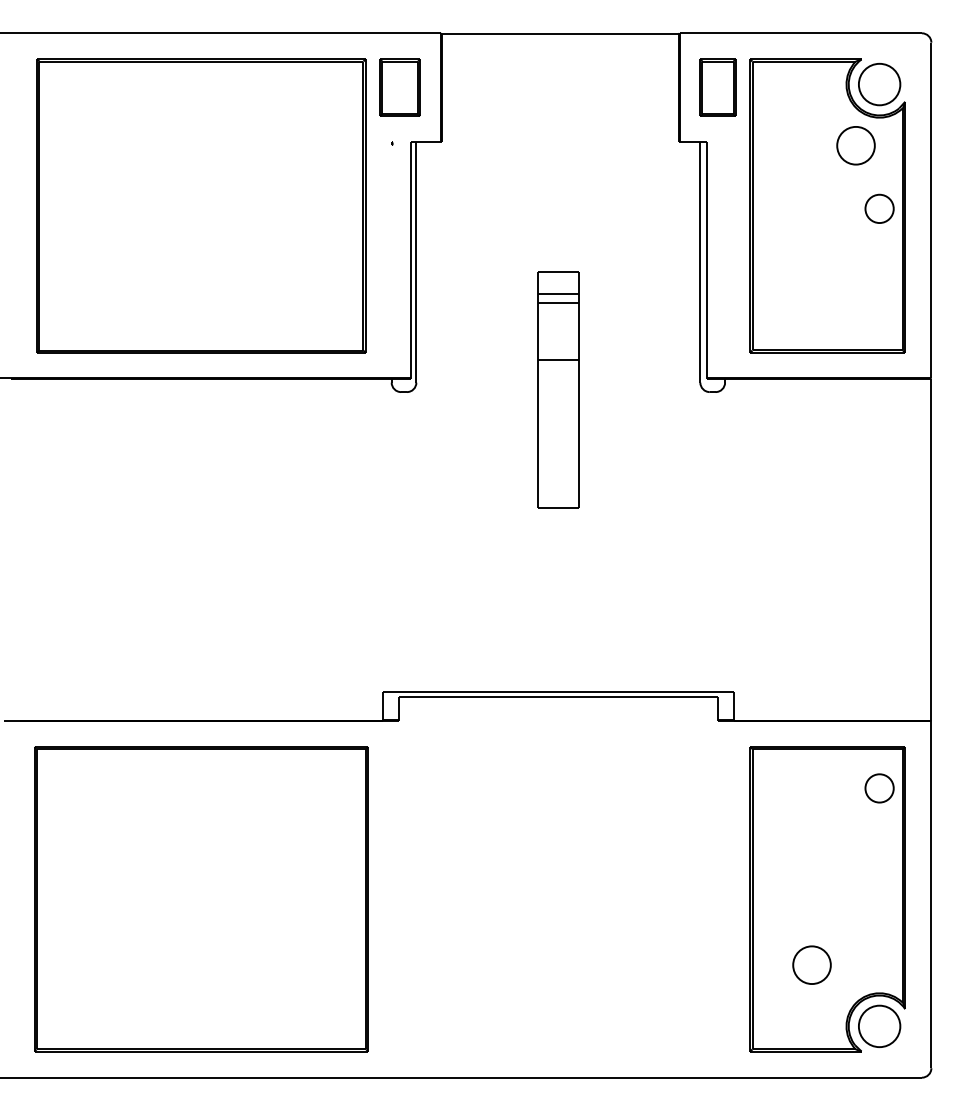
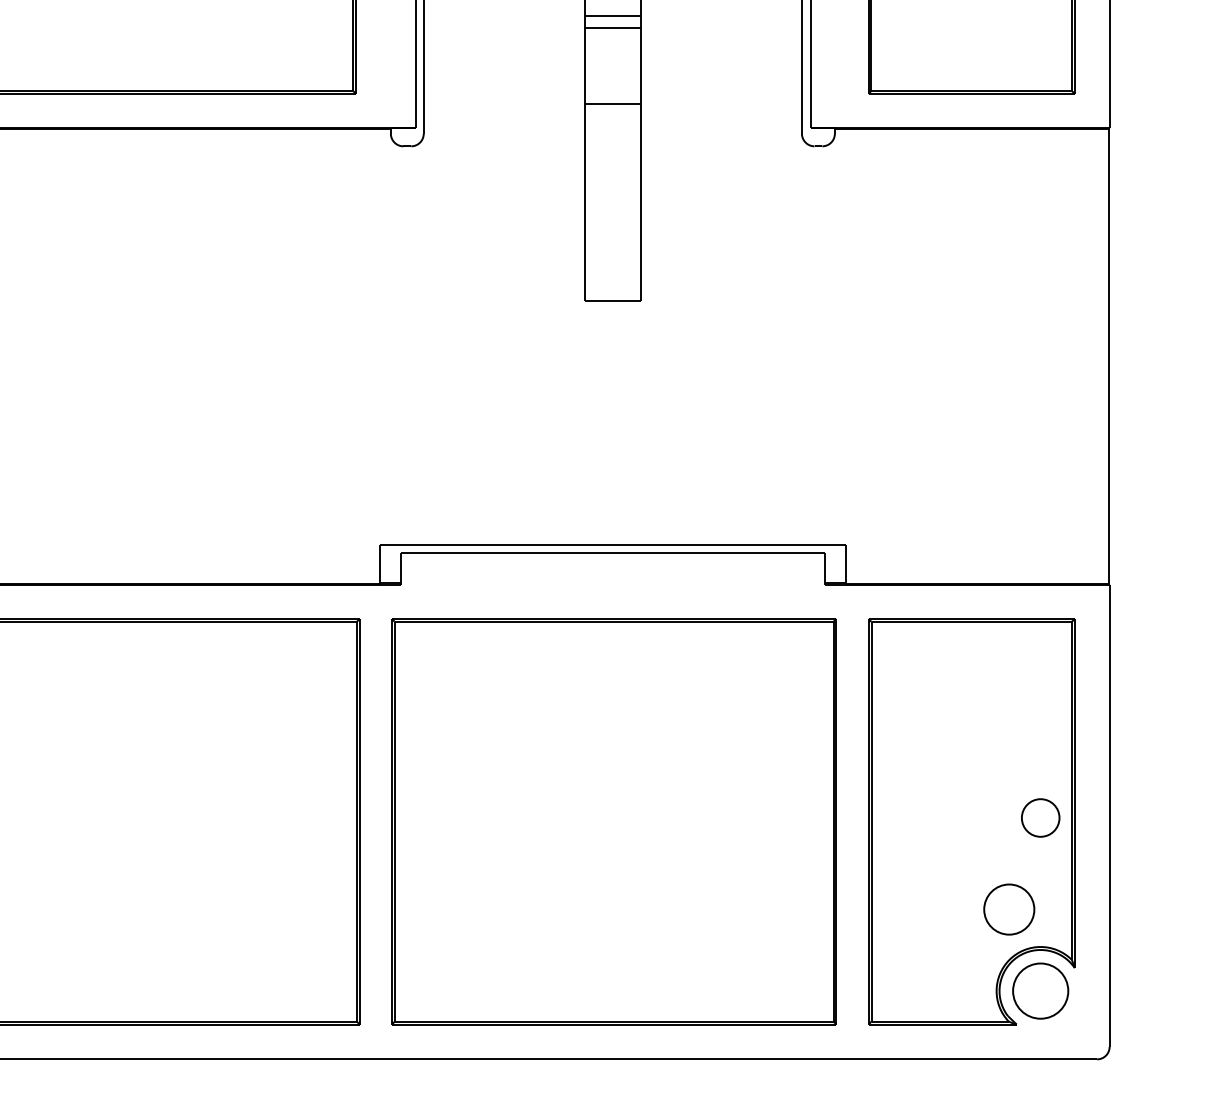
part: (879, 788) -> (1040, 818), moved
part: (558, 899) -> (613, 822), added
part: (811, 964) -> (1008, 908), moved

